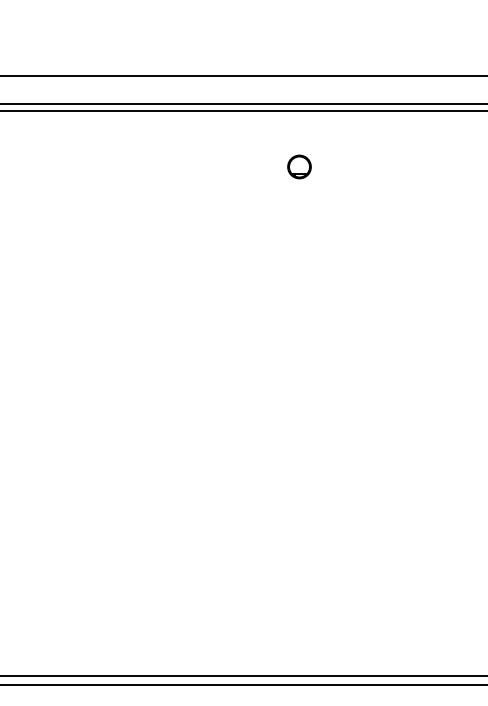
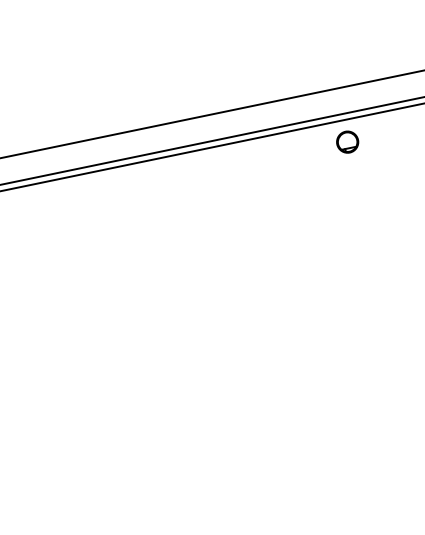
part: (299, 166) -> (347, 141), moved

